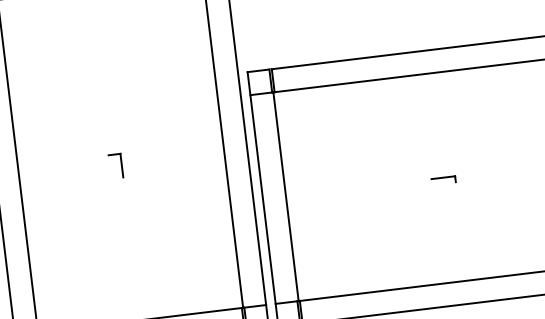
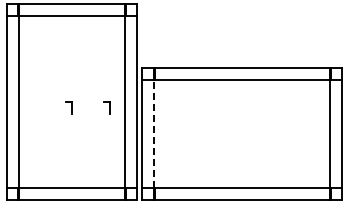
part: (187, 156) -> (106, 107), added
part: (442, 180) -> (235, 135), removed
line: (286, 195) -> (154, 133), solid -> dashed

